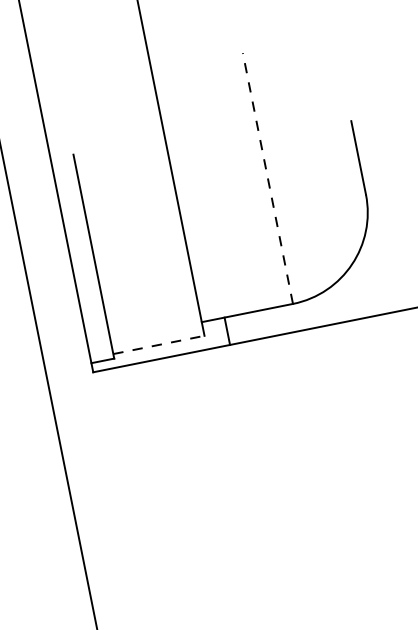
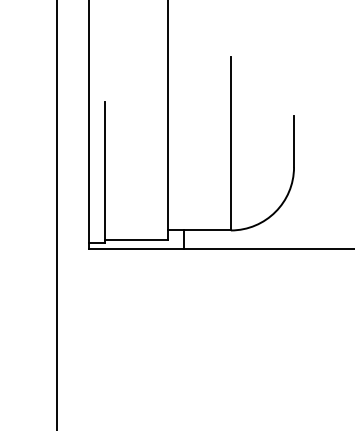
line: (267, 178) -> (230, 143), dashed -> solid
line: (159, 344) -> (136, 239), dashed -> solid

